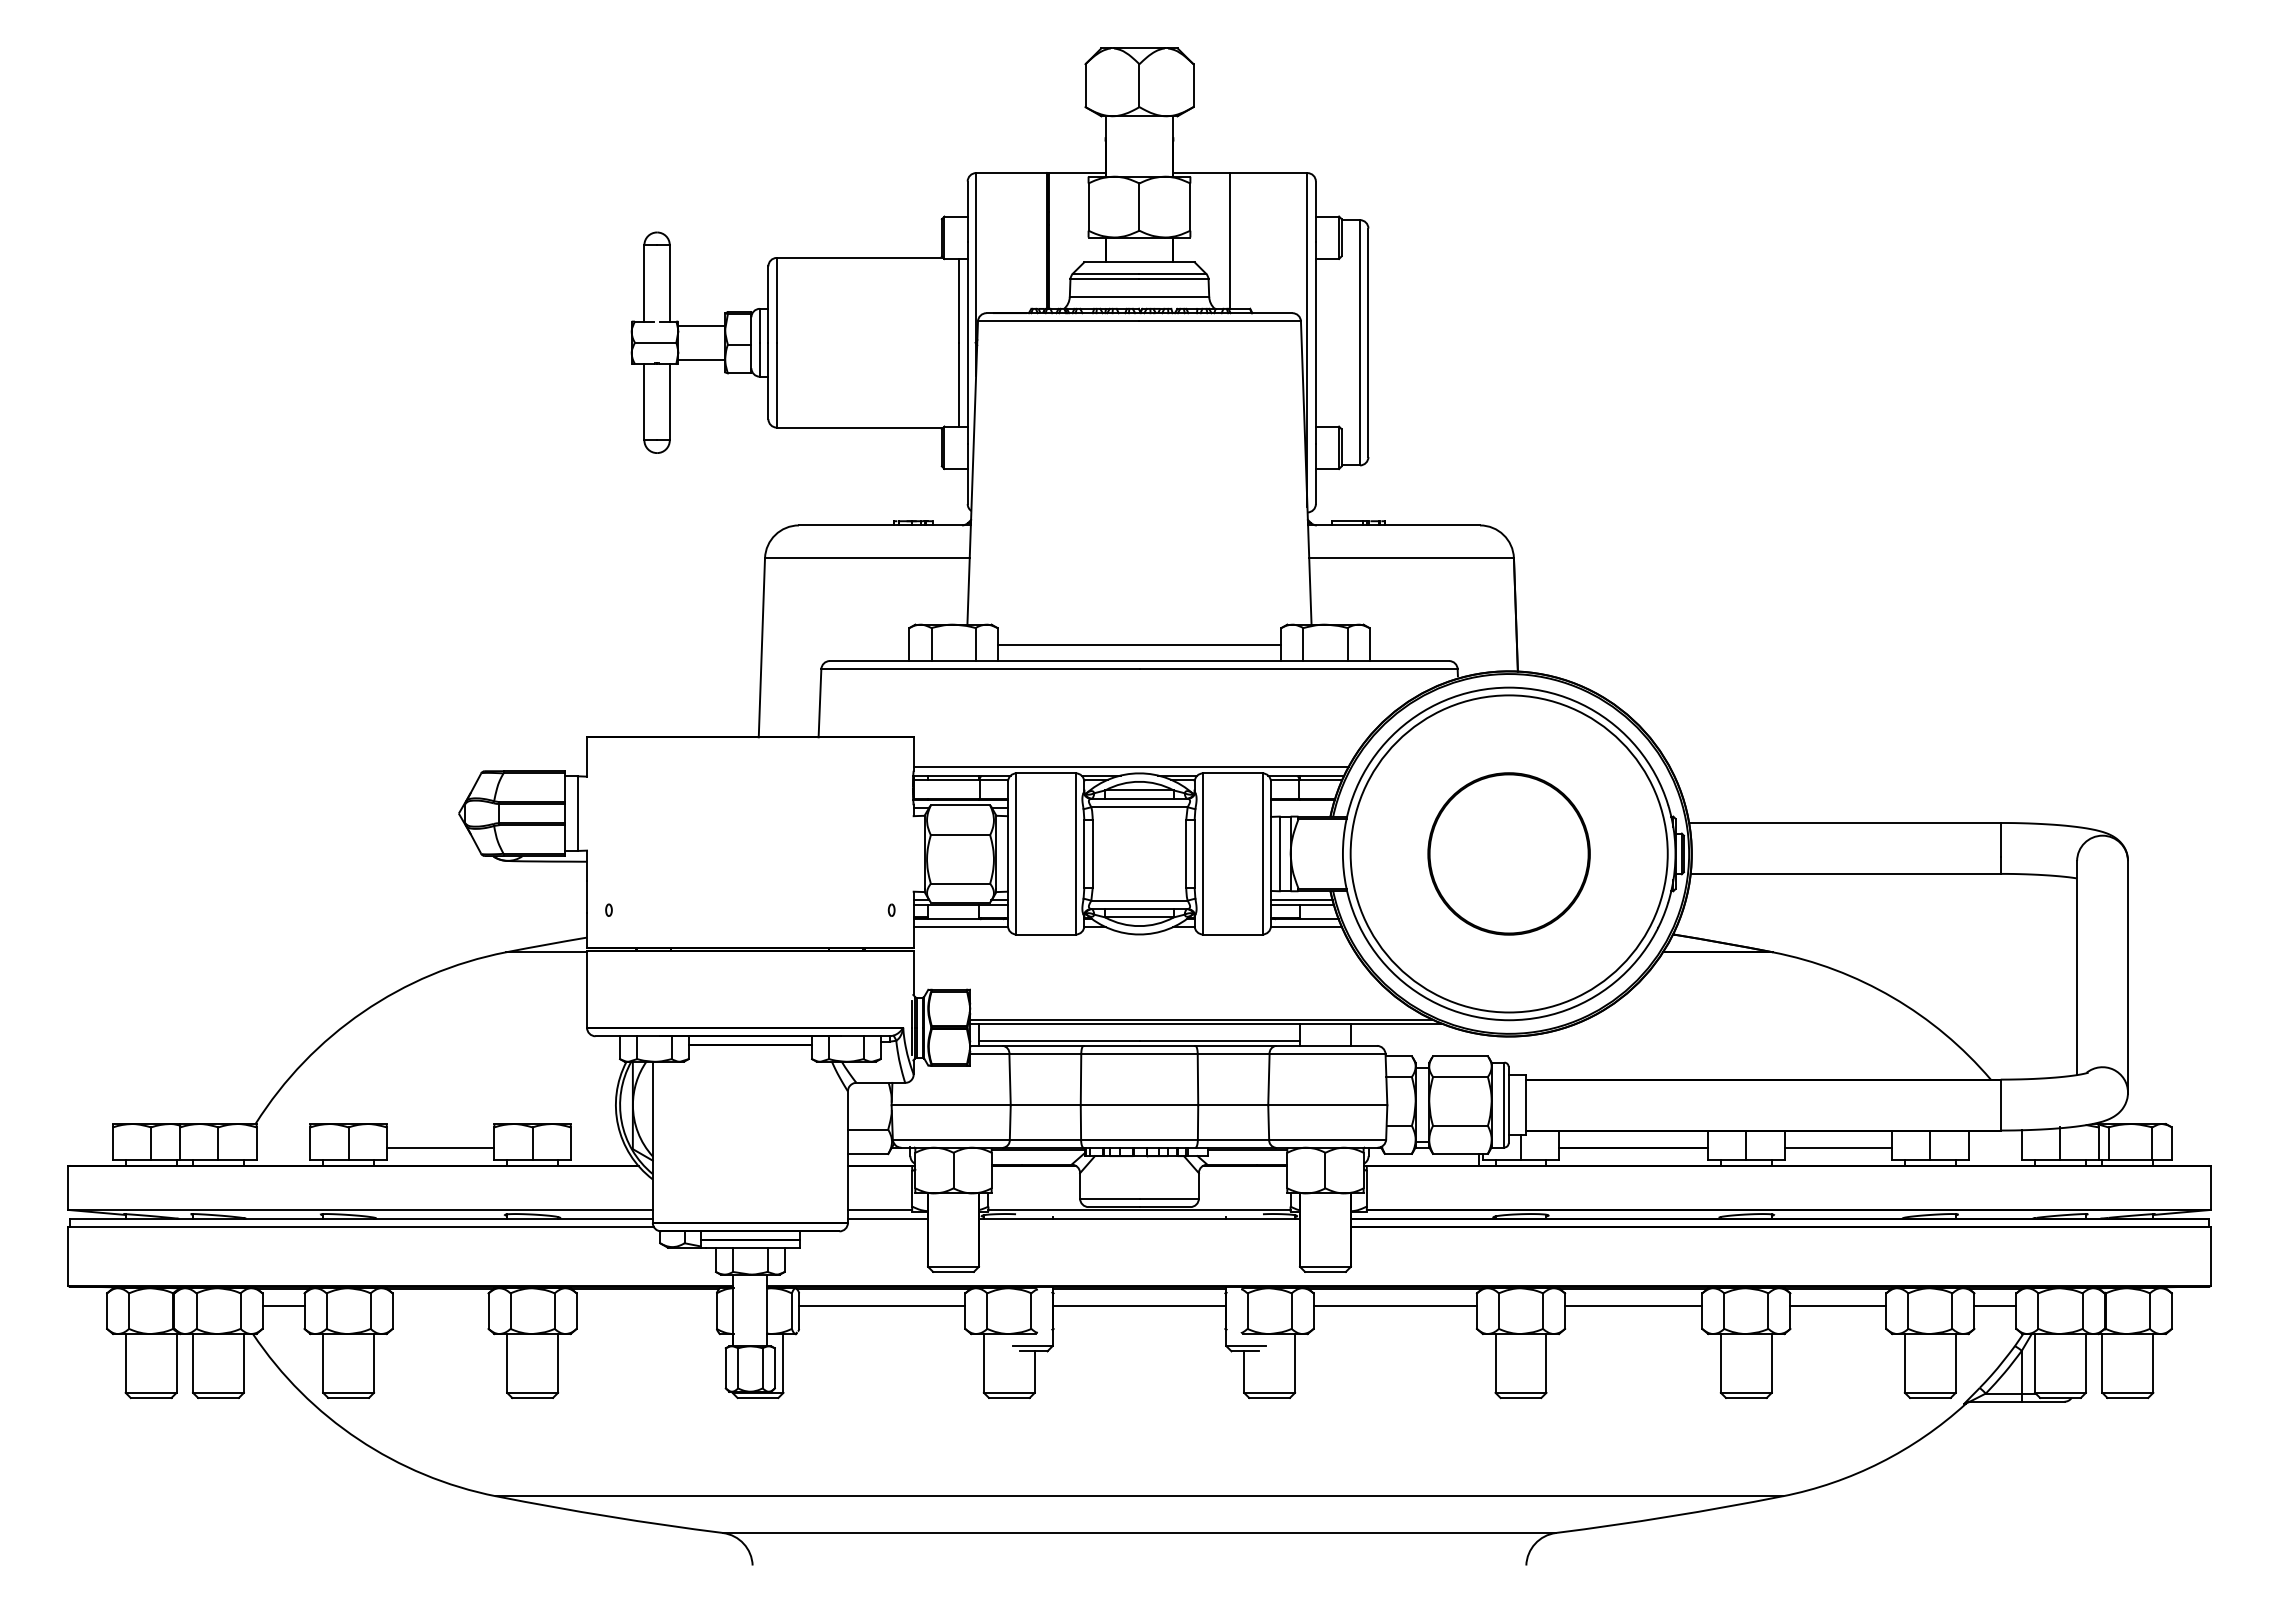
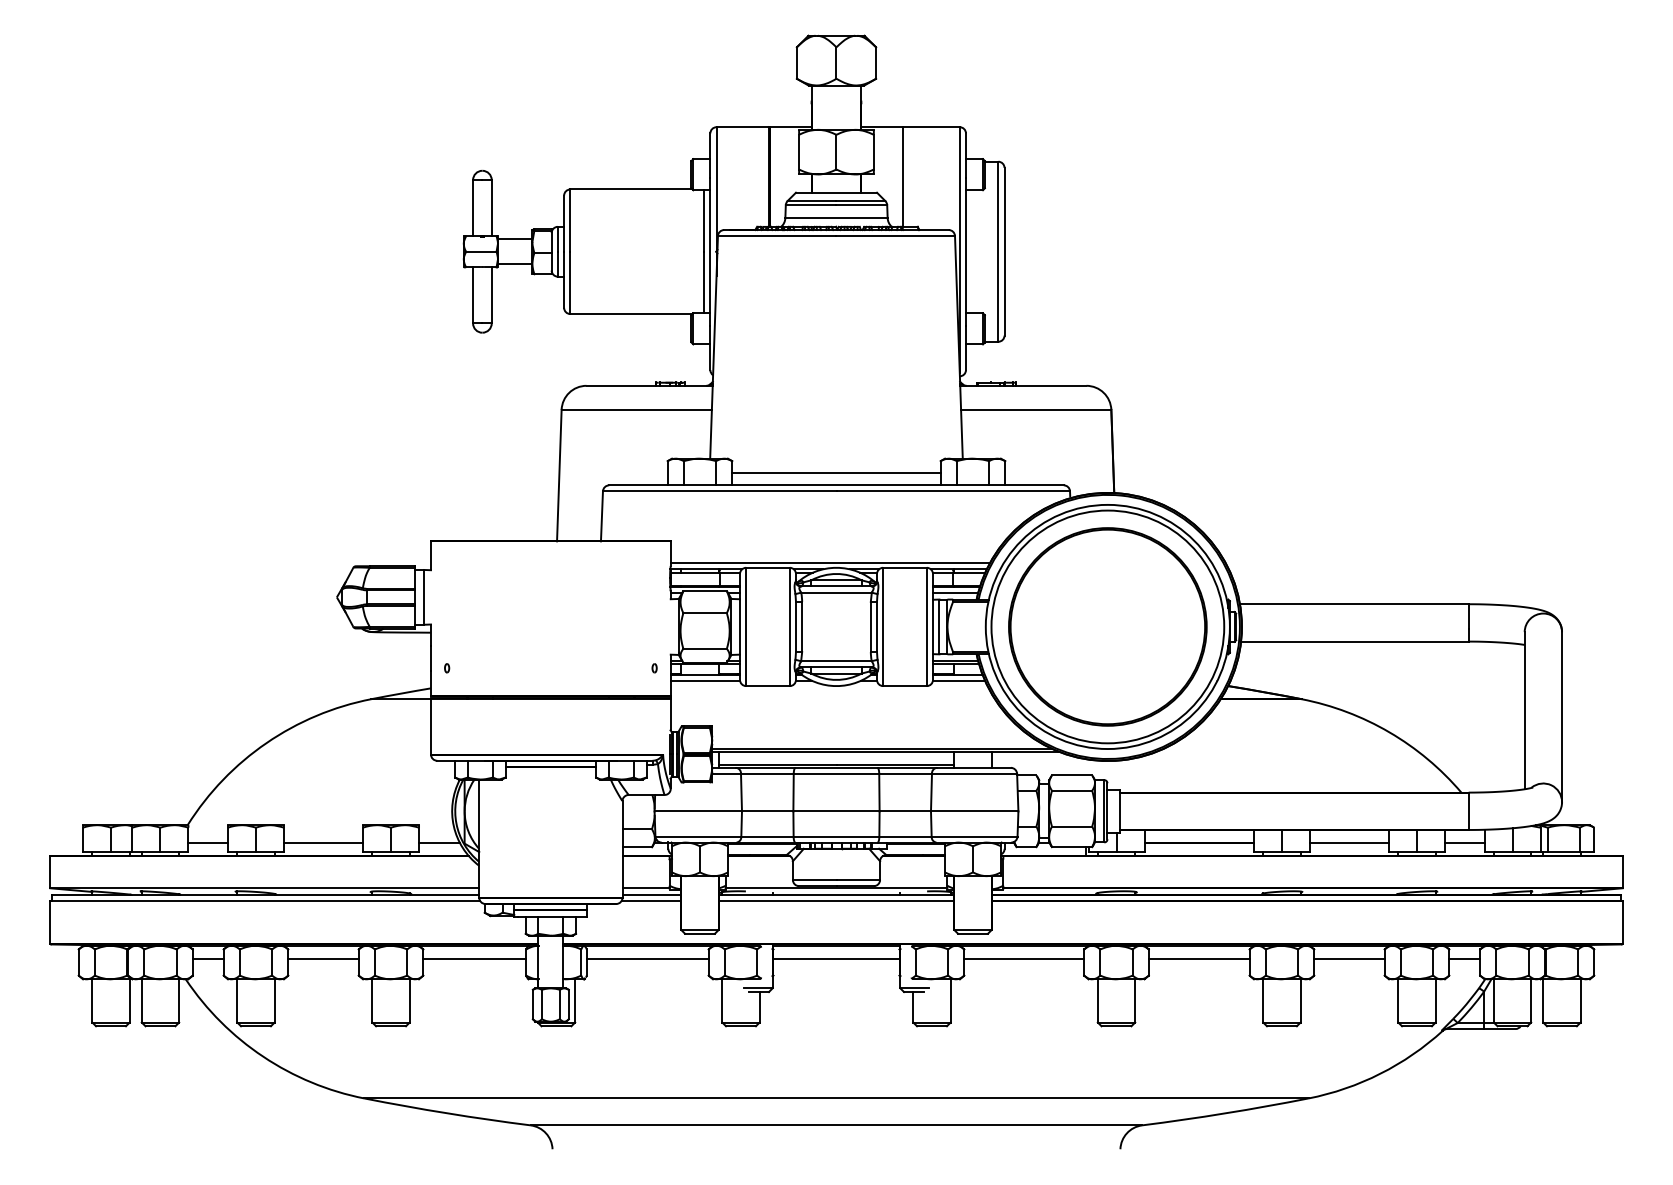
line: (1301, 808) -> (955, 593), added
part: (1508, 853) -> (1107, 626), size x1.67
line: (283, 1147) -> (208, 842), added
line: (598, 1147) -> (439, 842), added
line: (1995, 1147) -> (1464, 842), added
line: (887, 1227) -> (651, 901), added
line: (1139, 1227) -> (836, 901), added
line: (440, 1306) -> (323, 959), added
line: (646, 1306) -> (474, 959), added

